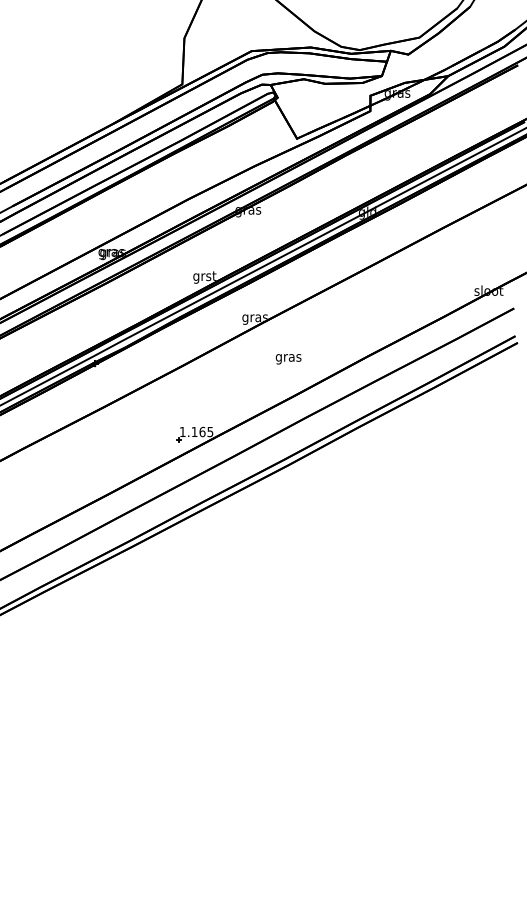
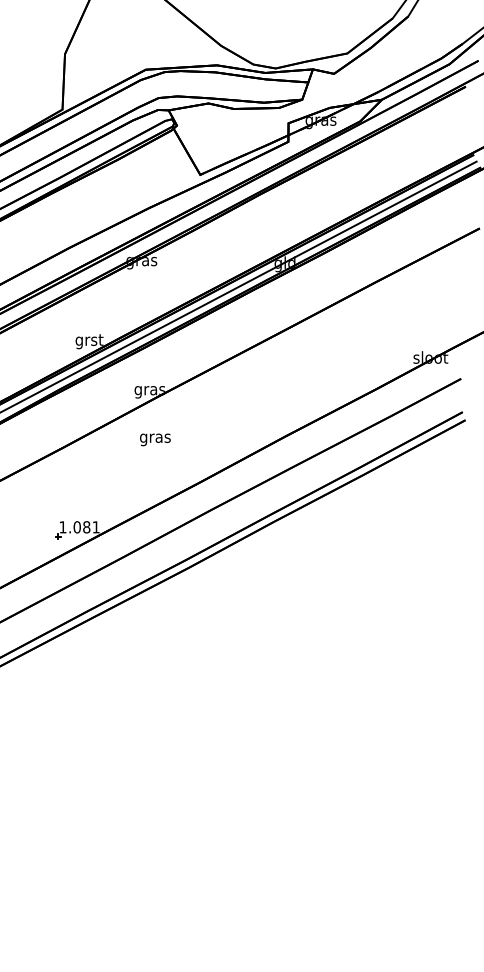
text: (288, 359) -> (155, 440), moved
text: (202, 431) -> (86, 526), 1.165 -> 1.081

